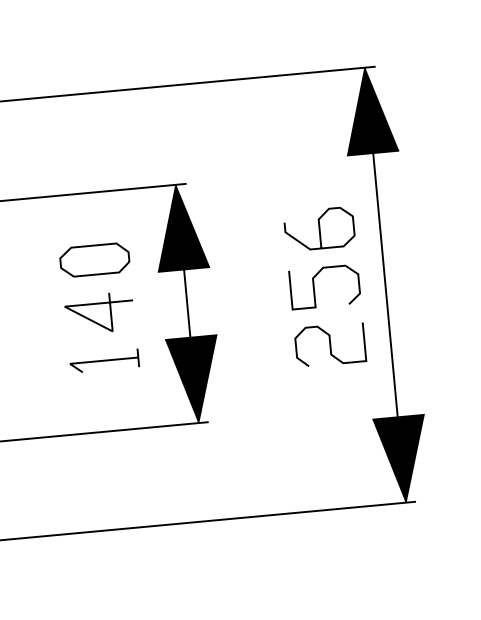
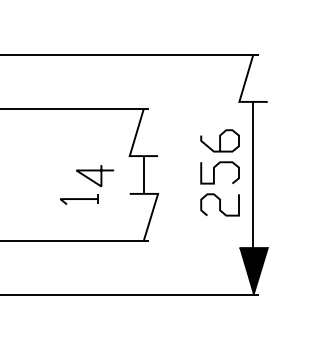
fill: (369, 108) -> (253, 77), removed
fill: (179, 226) -> (143, 132), removed
part: (93, 260) -> (94, 146), removed
part: (104, 361) -> (79, 199), moved
fill: (193, 380) -> (143, 217), removed

